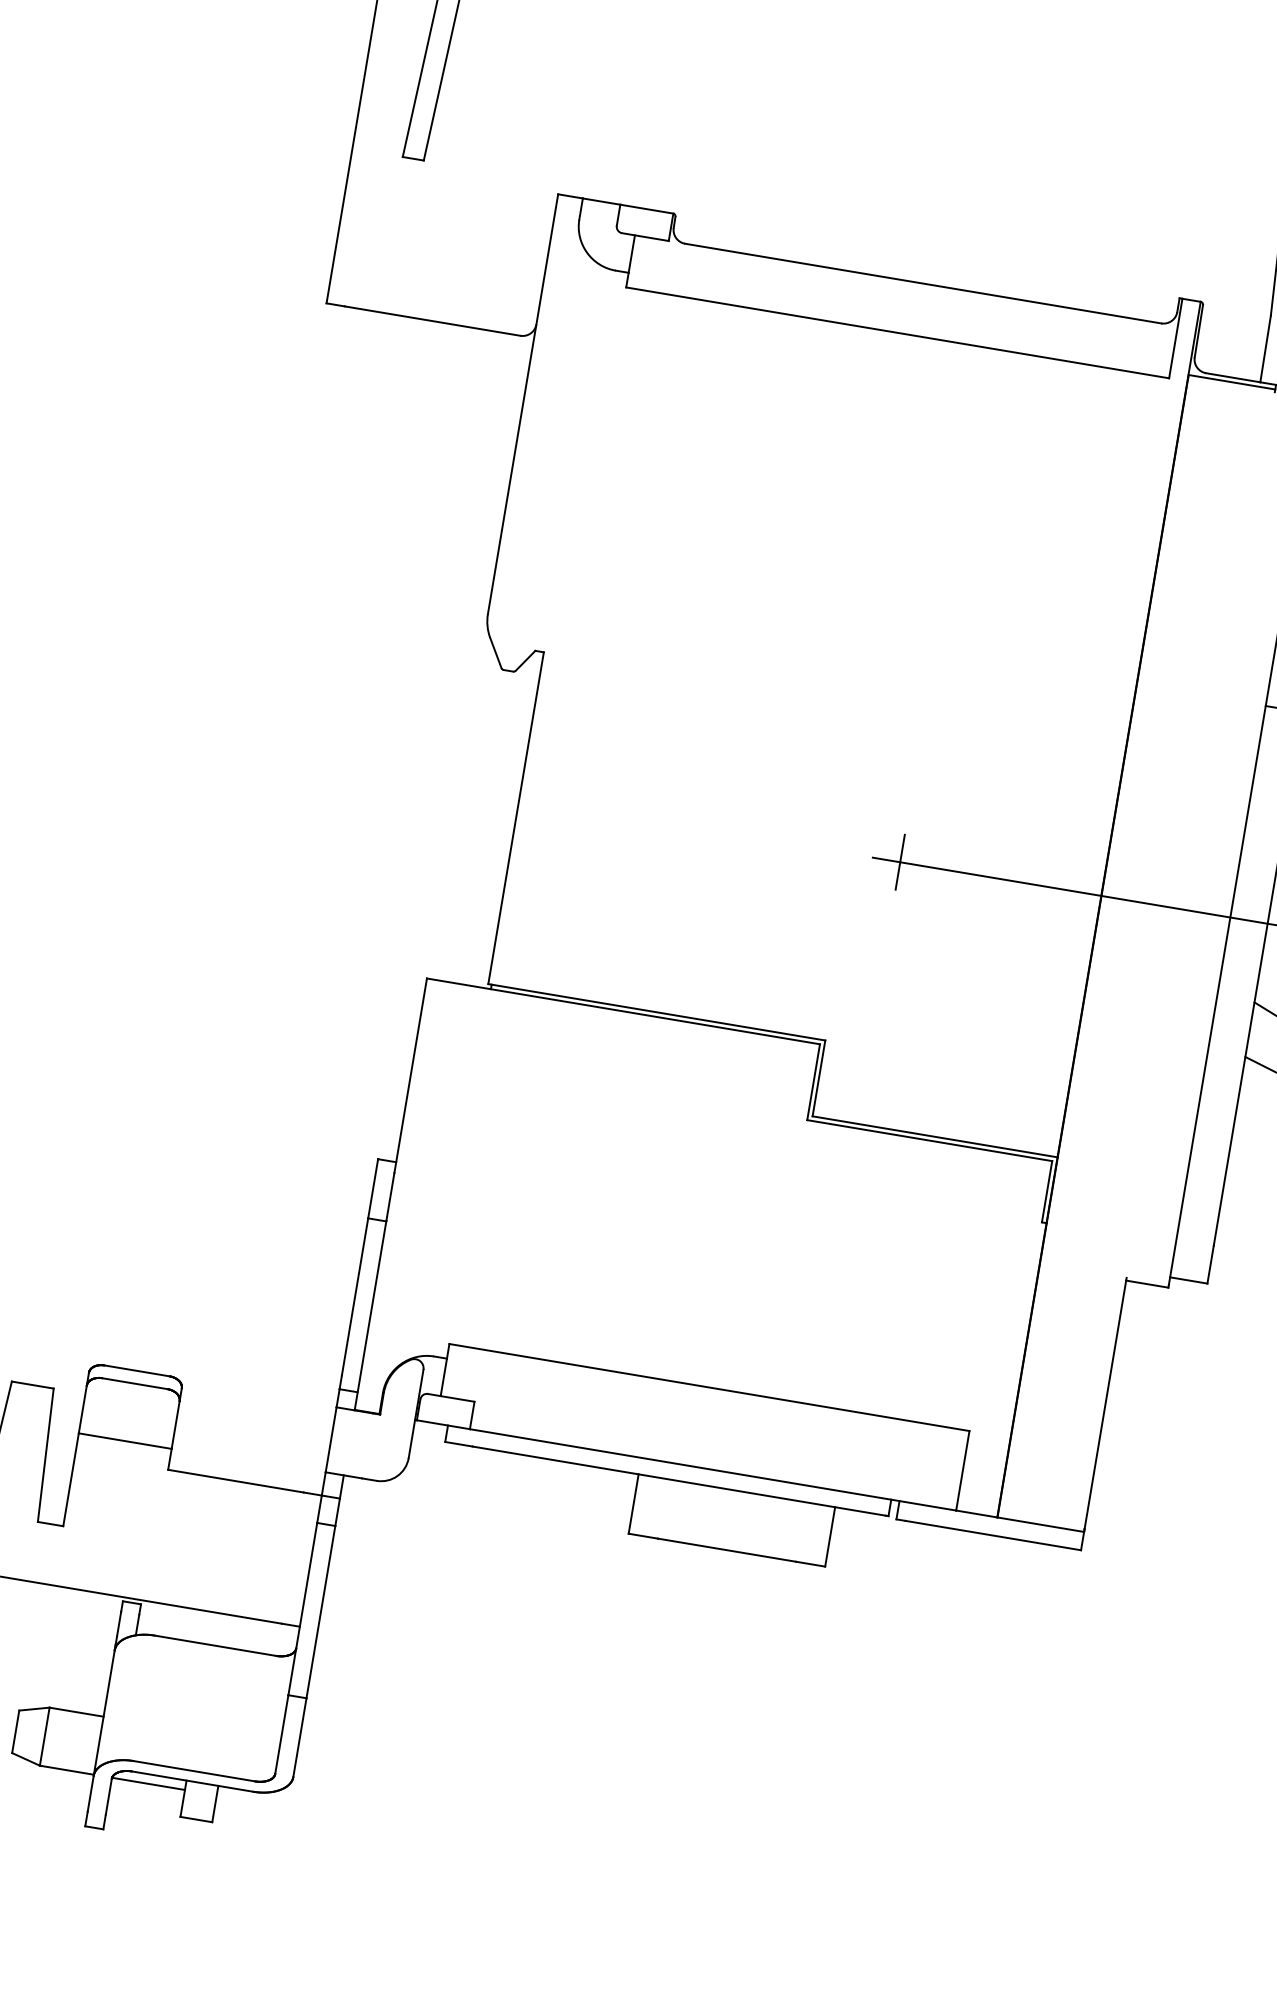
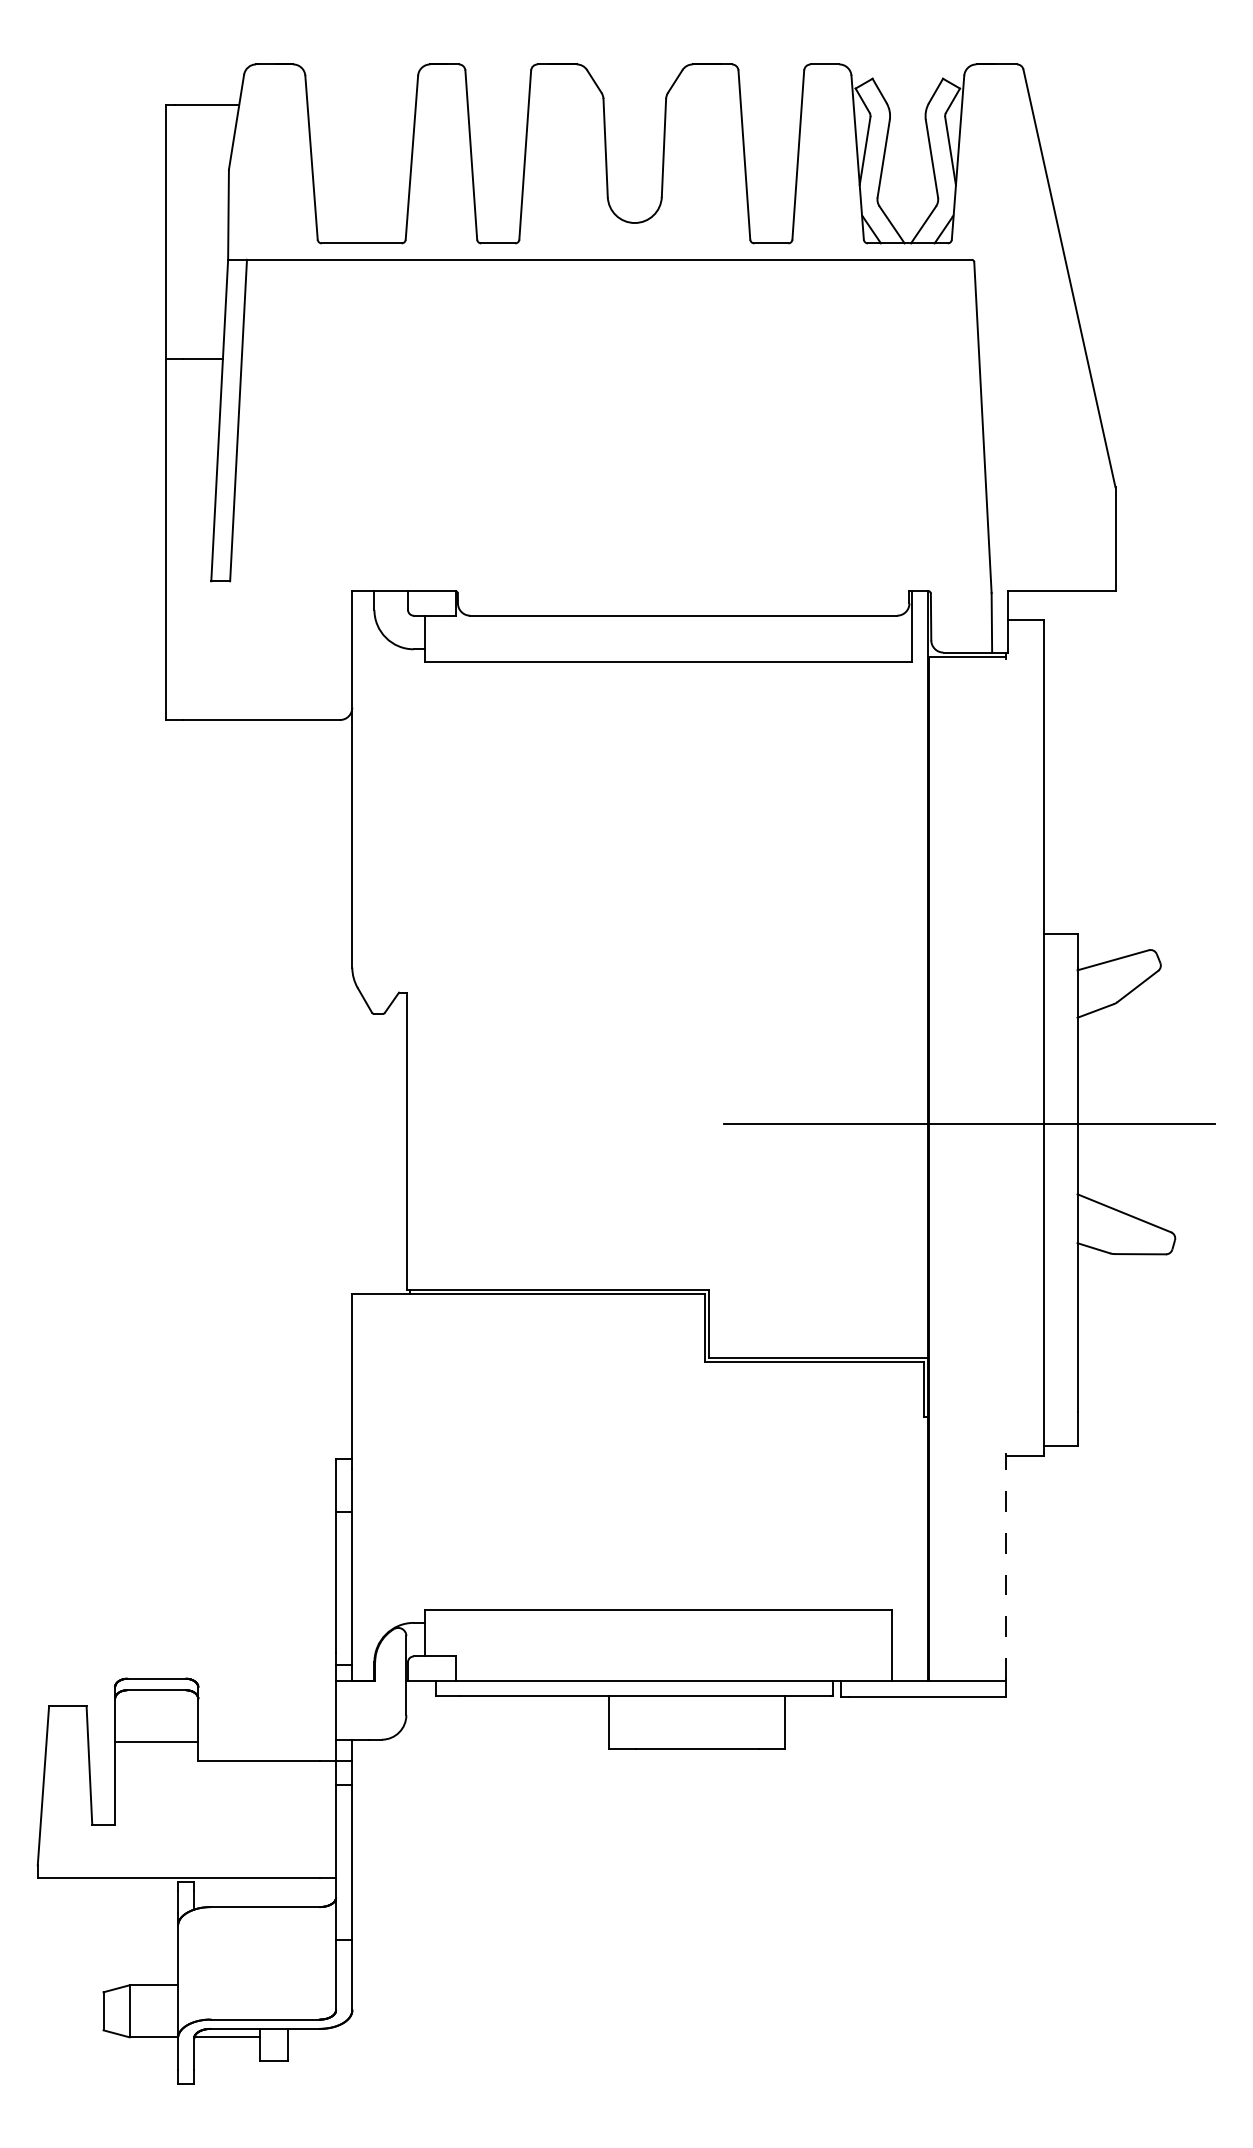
line: (900, 862) -> (748, 1123), removed
line: (1105, 1403) -> (1006, 1565), solid -> dashed

